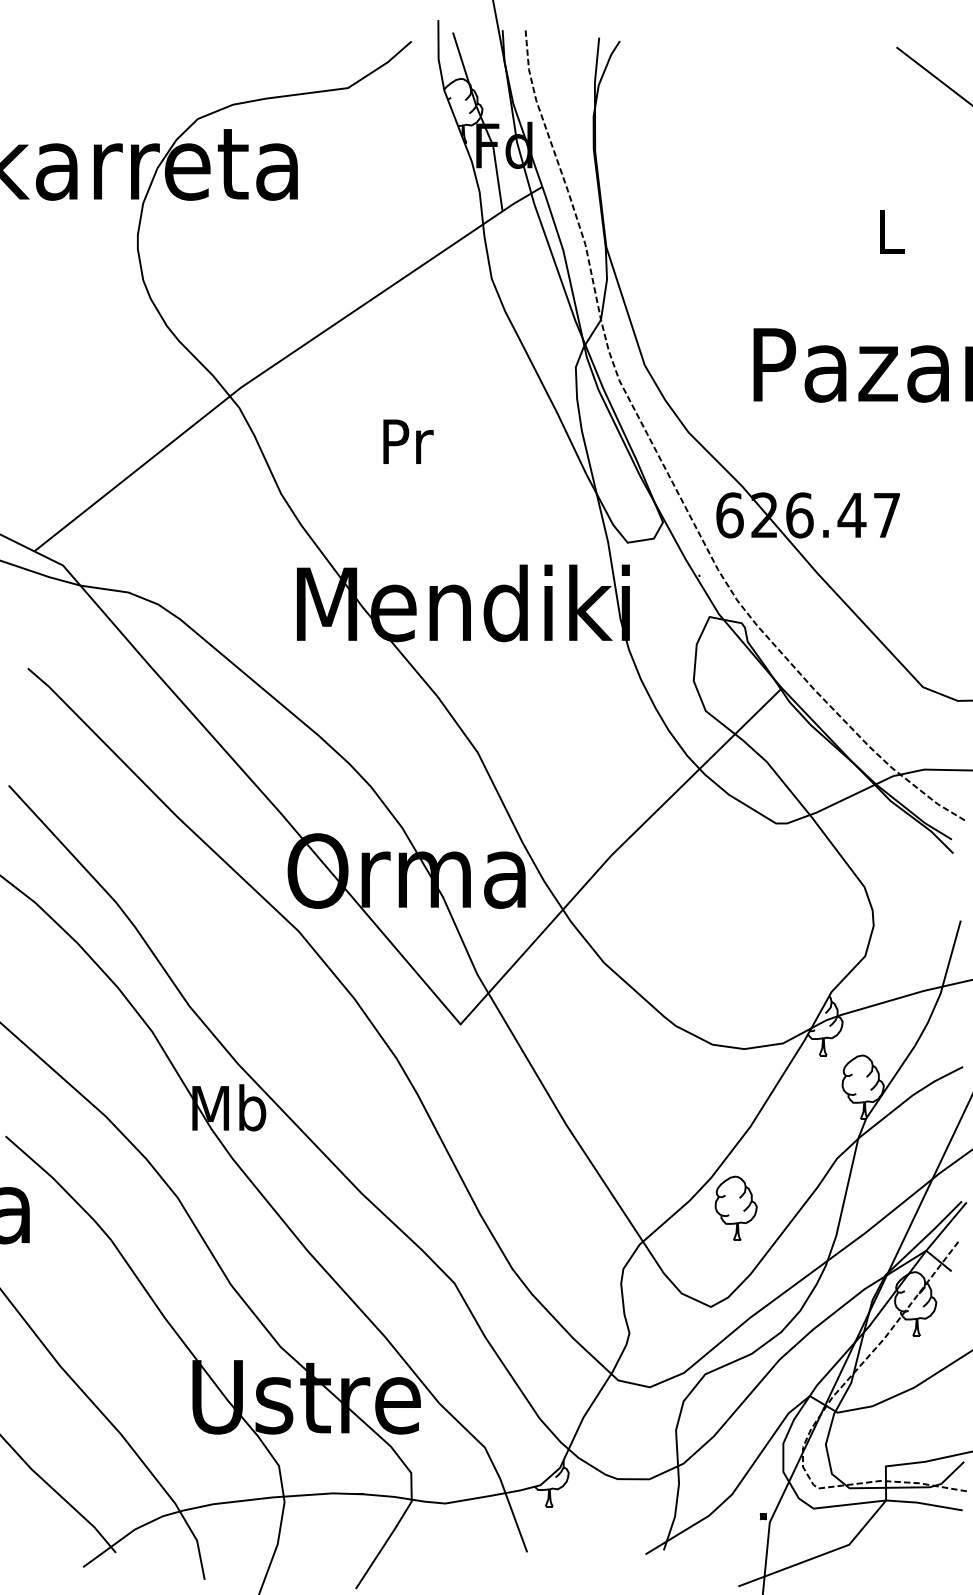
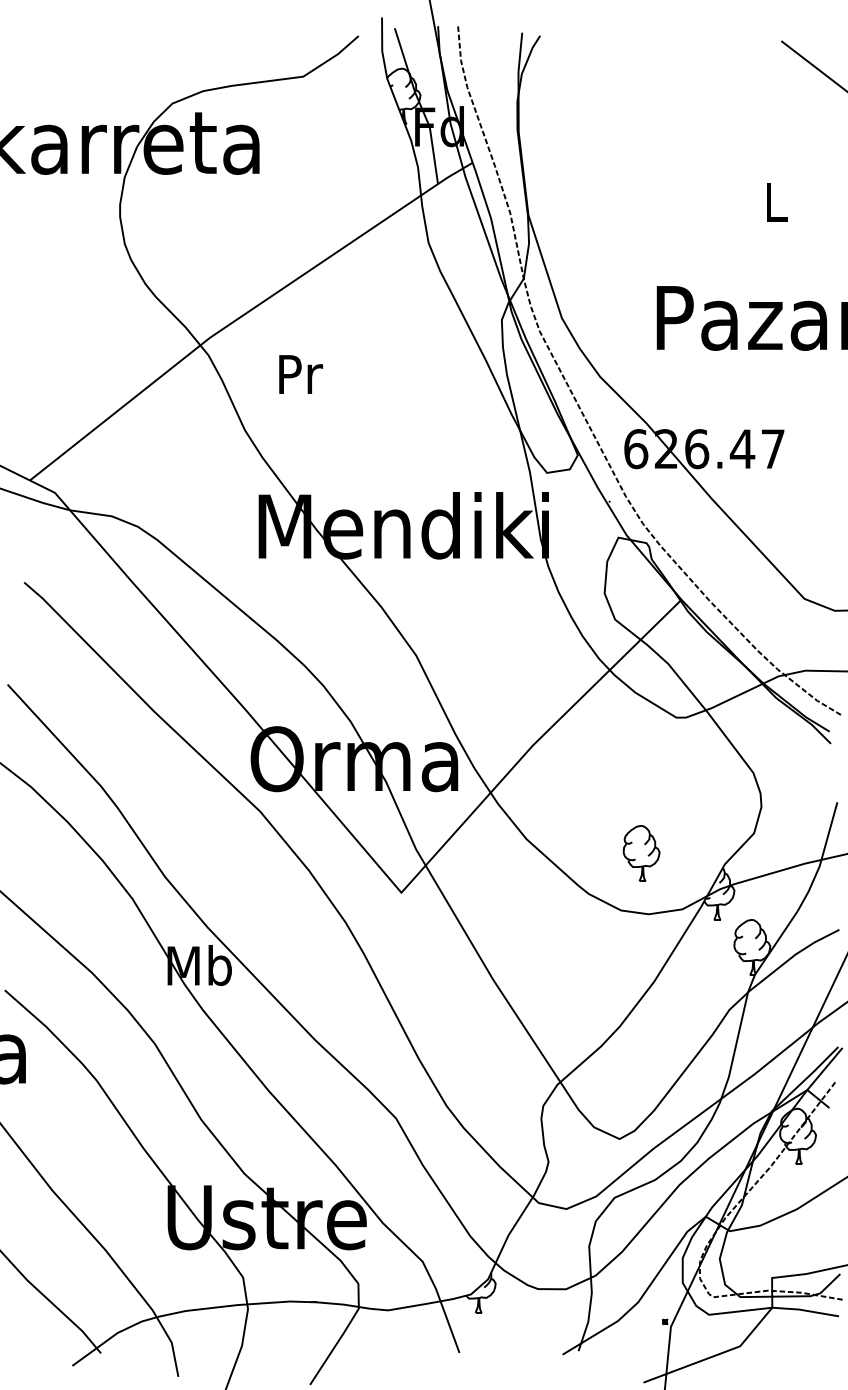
text: (408, 441) -> (301, 374), moved
part: (735, 1207) -> (641, 852), moved

